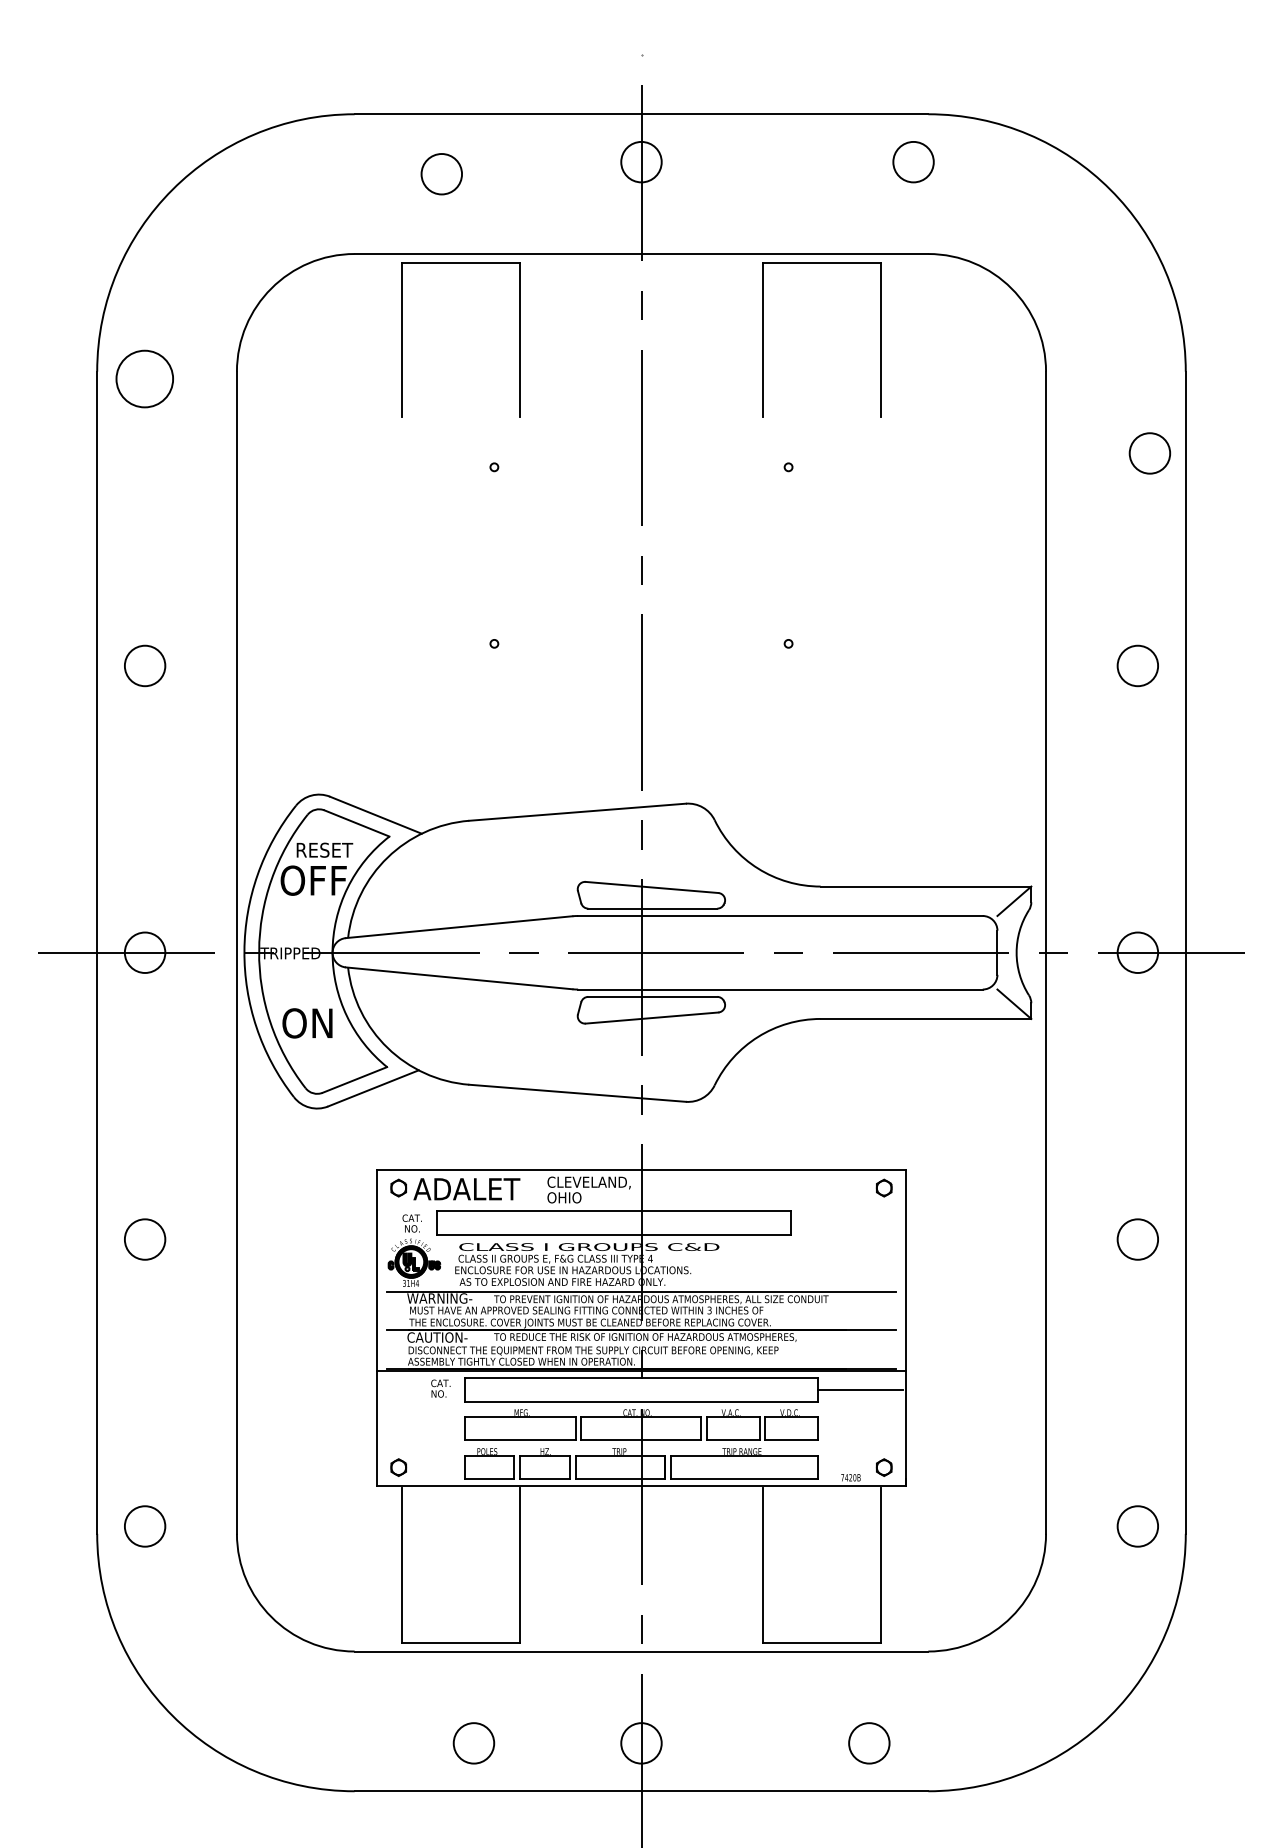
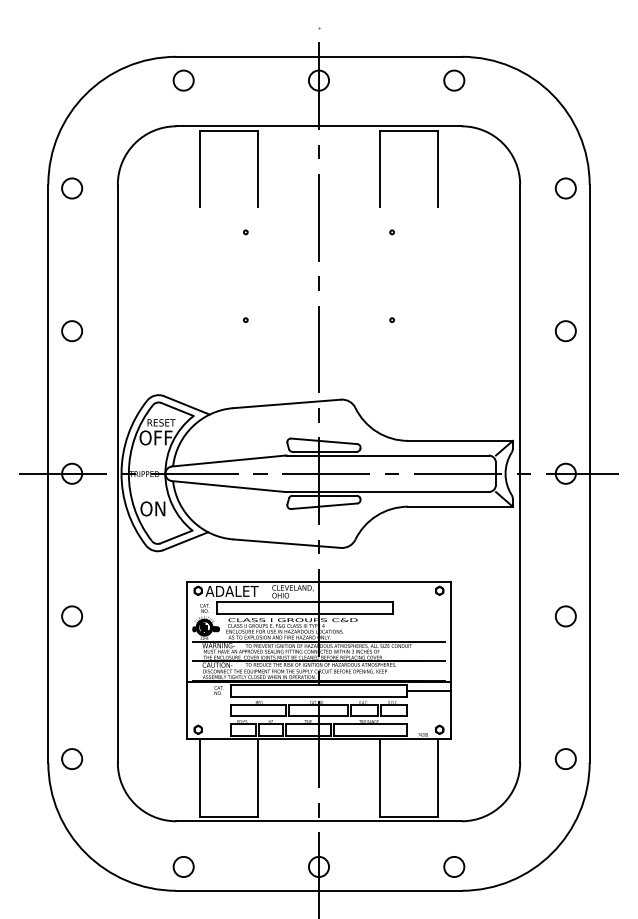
circle: (441, 173) -> (183, 80), moved
circle: (145, 379) -> (72, 188), size x0.71
circle: (1149, 453) -> (565, 188), moved
circle: (473, 1742) -> (183, 866), moved
circle: (869, 1742) -> (454, 866), moved

